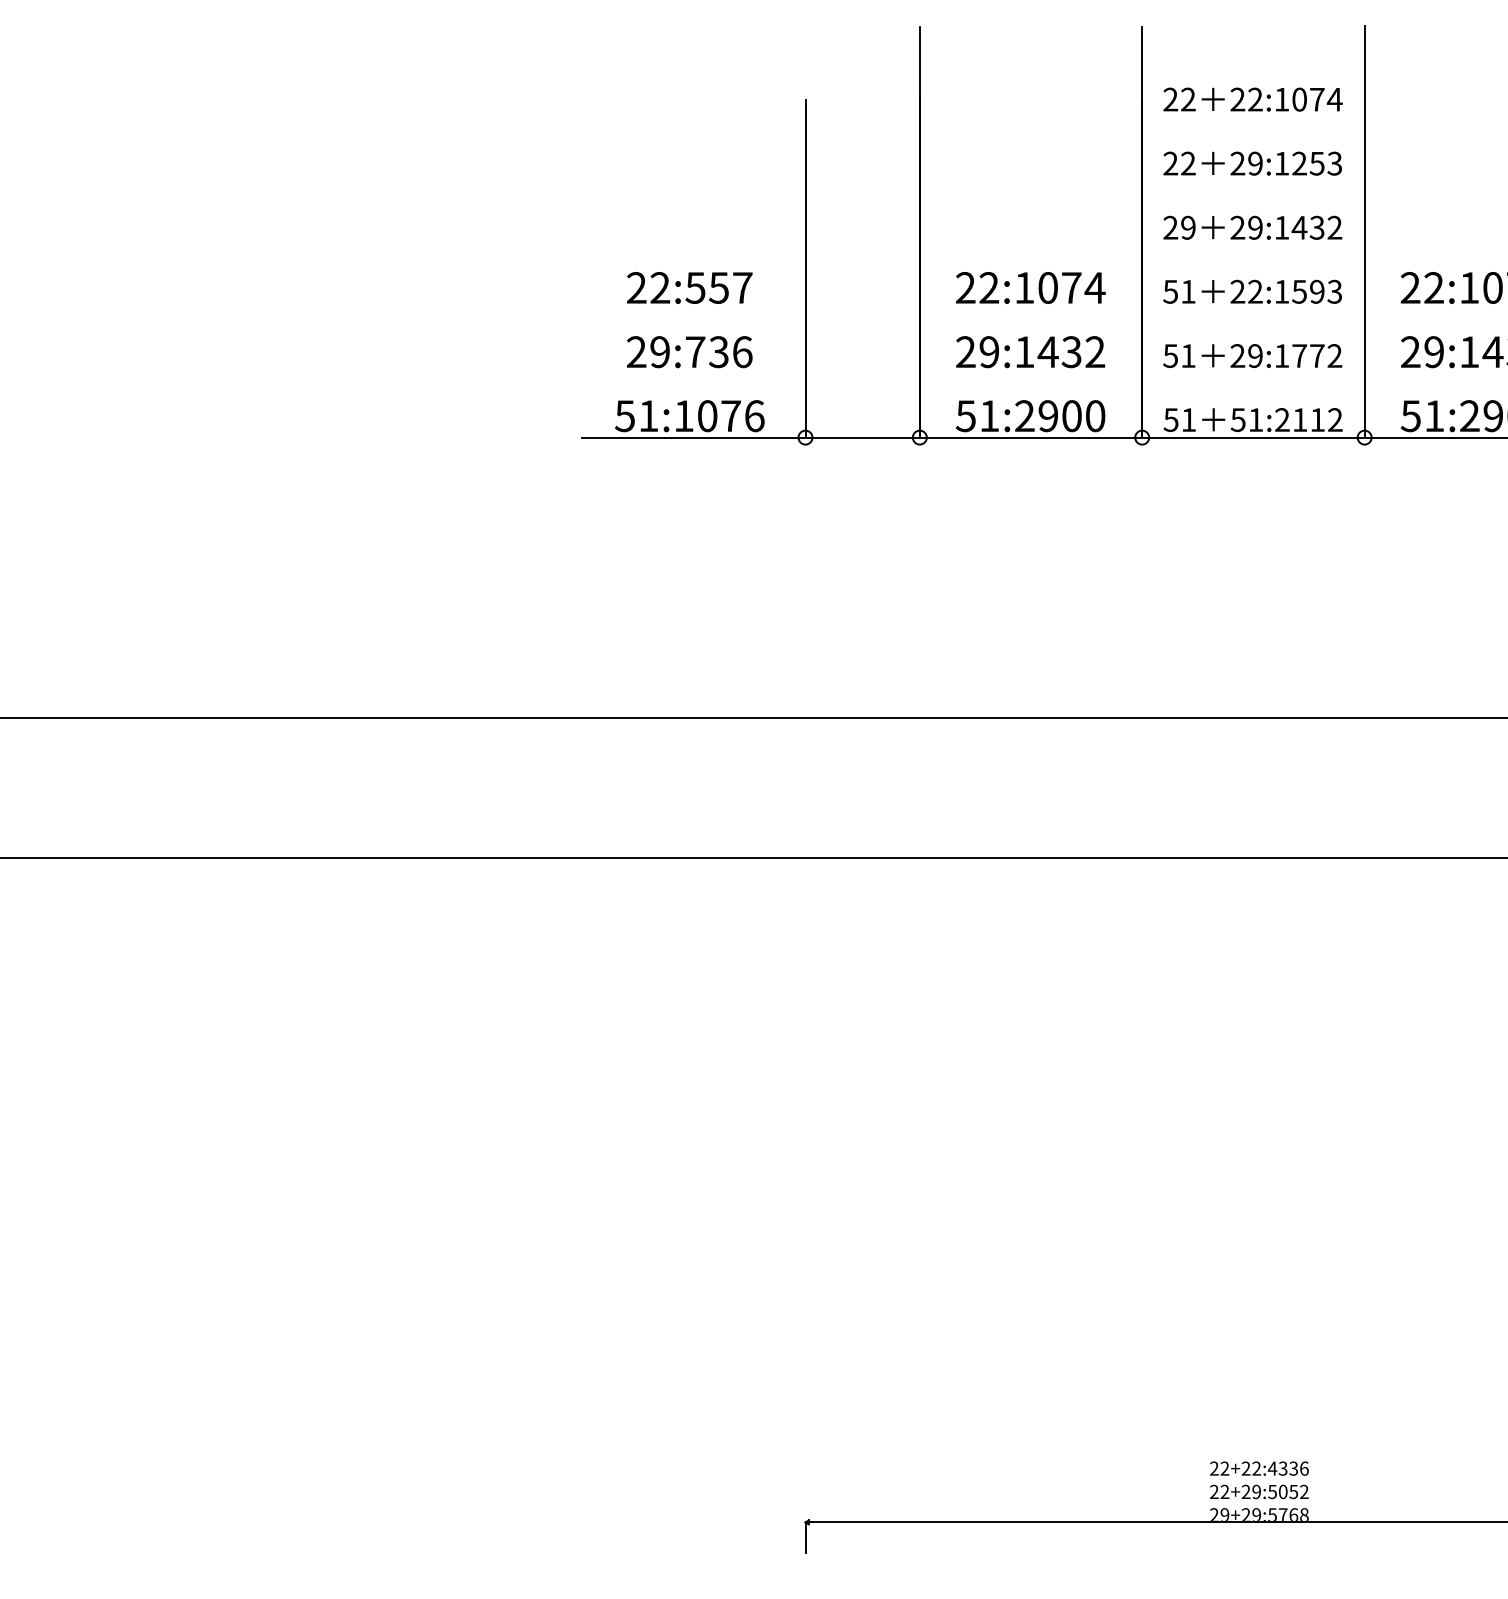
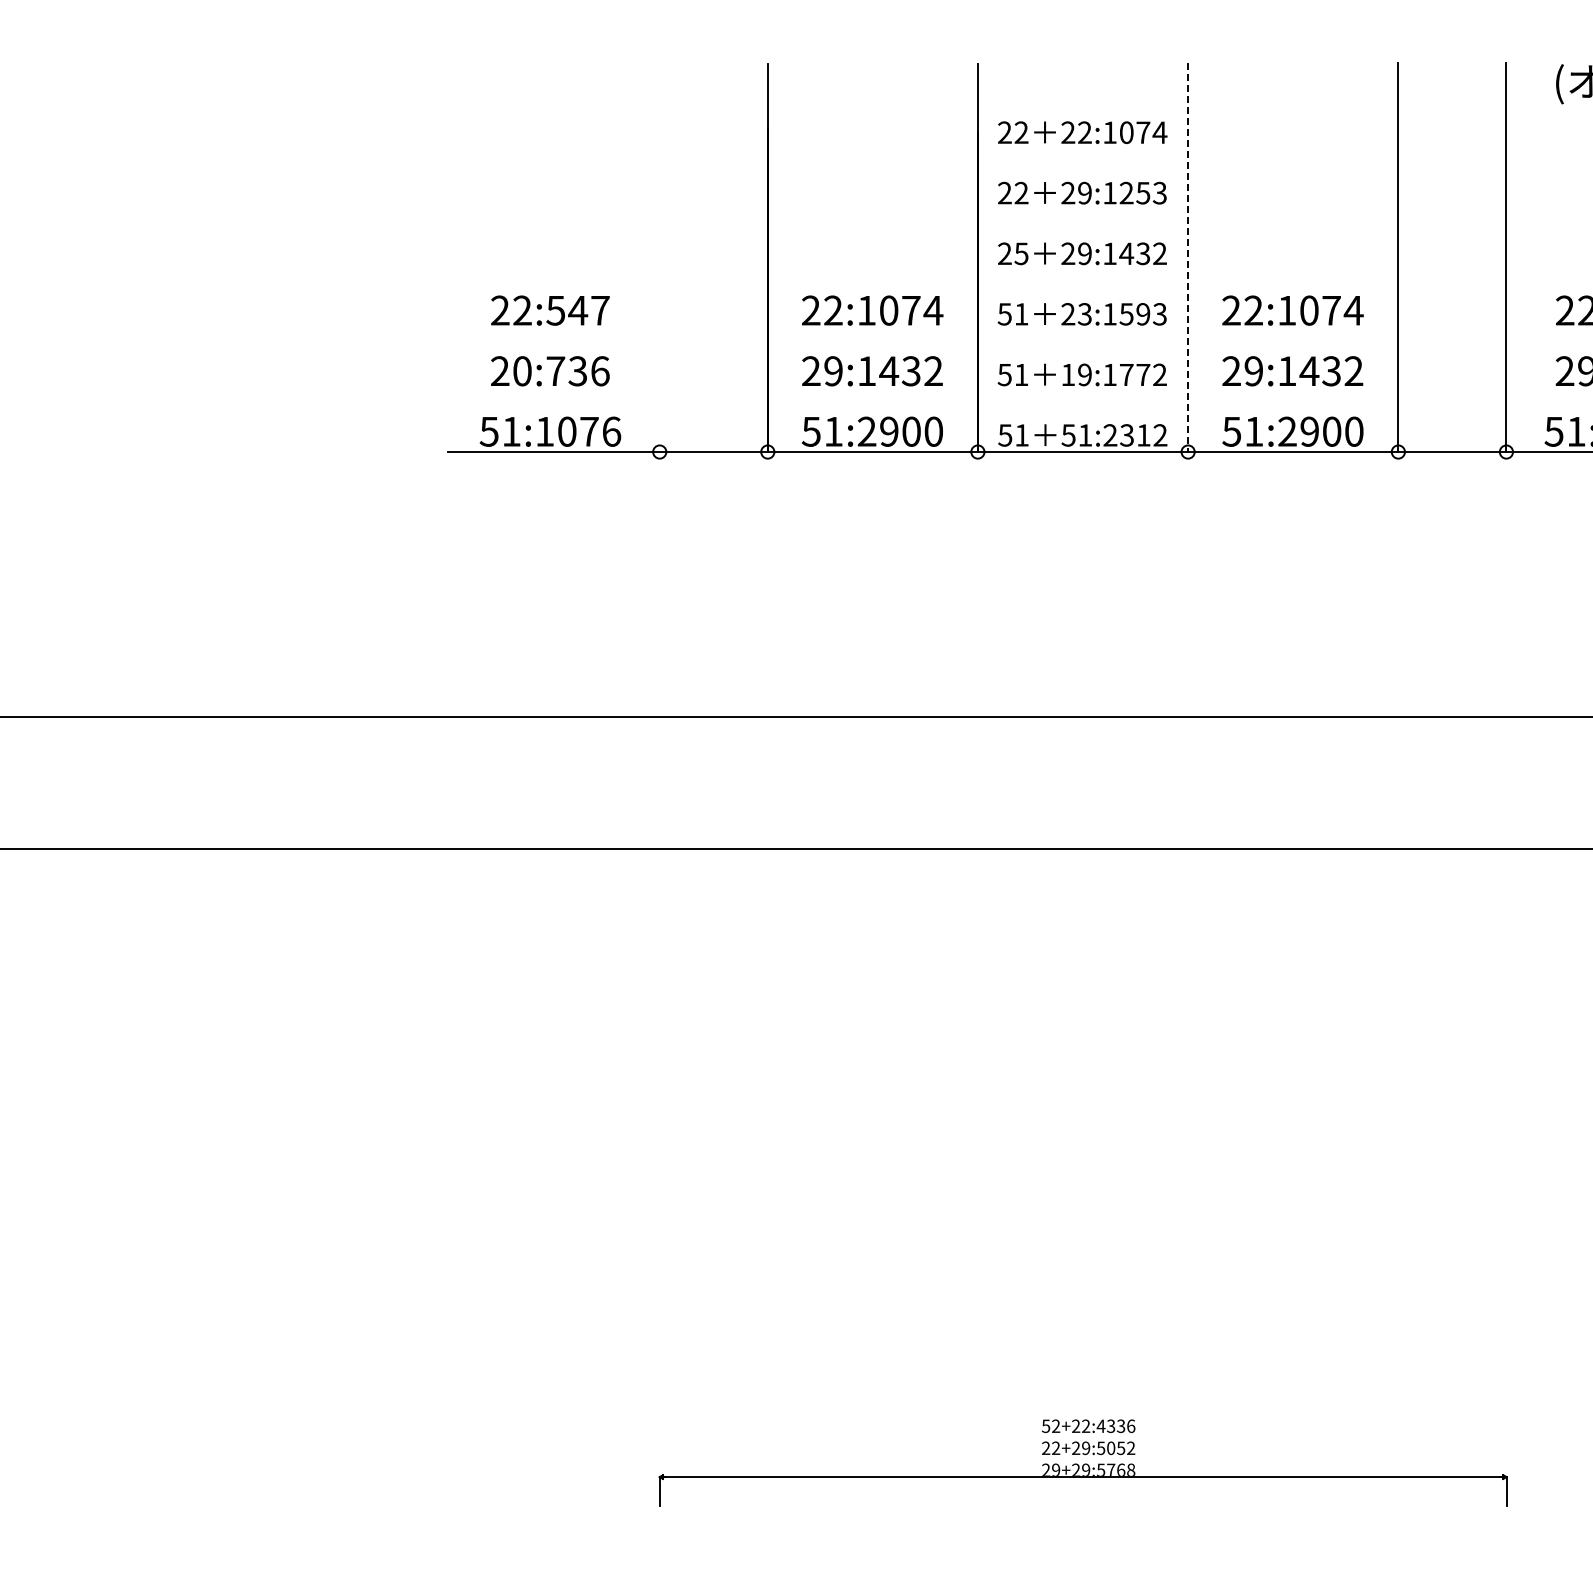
text: (1188, 227) -> (1021, 253), 29 -> 25
line: (1365, 232) -> (1188, 258), solid -> dashed
line: (805, 268) -> (659, 292), removed
text: (719, 287) -> (578, 310), 22:557 -> 22:547
text: (1254, 292) -> (1084, 314), 22:1593 -> 23:1593
text: (660, 352) -> (522, 371), 29:736 -> 20:736
text: (1238, 355) -> (1068, 374), 29:1772 -> 19:1772
text: (1299, 420) -> (1126, 435), 51:2112 -> 51:2312
text: (1213, 1468) -> (1045, 1426), 22+22:4336 -> 52+22:4336

